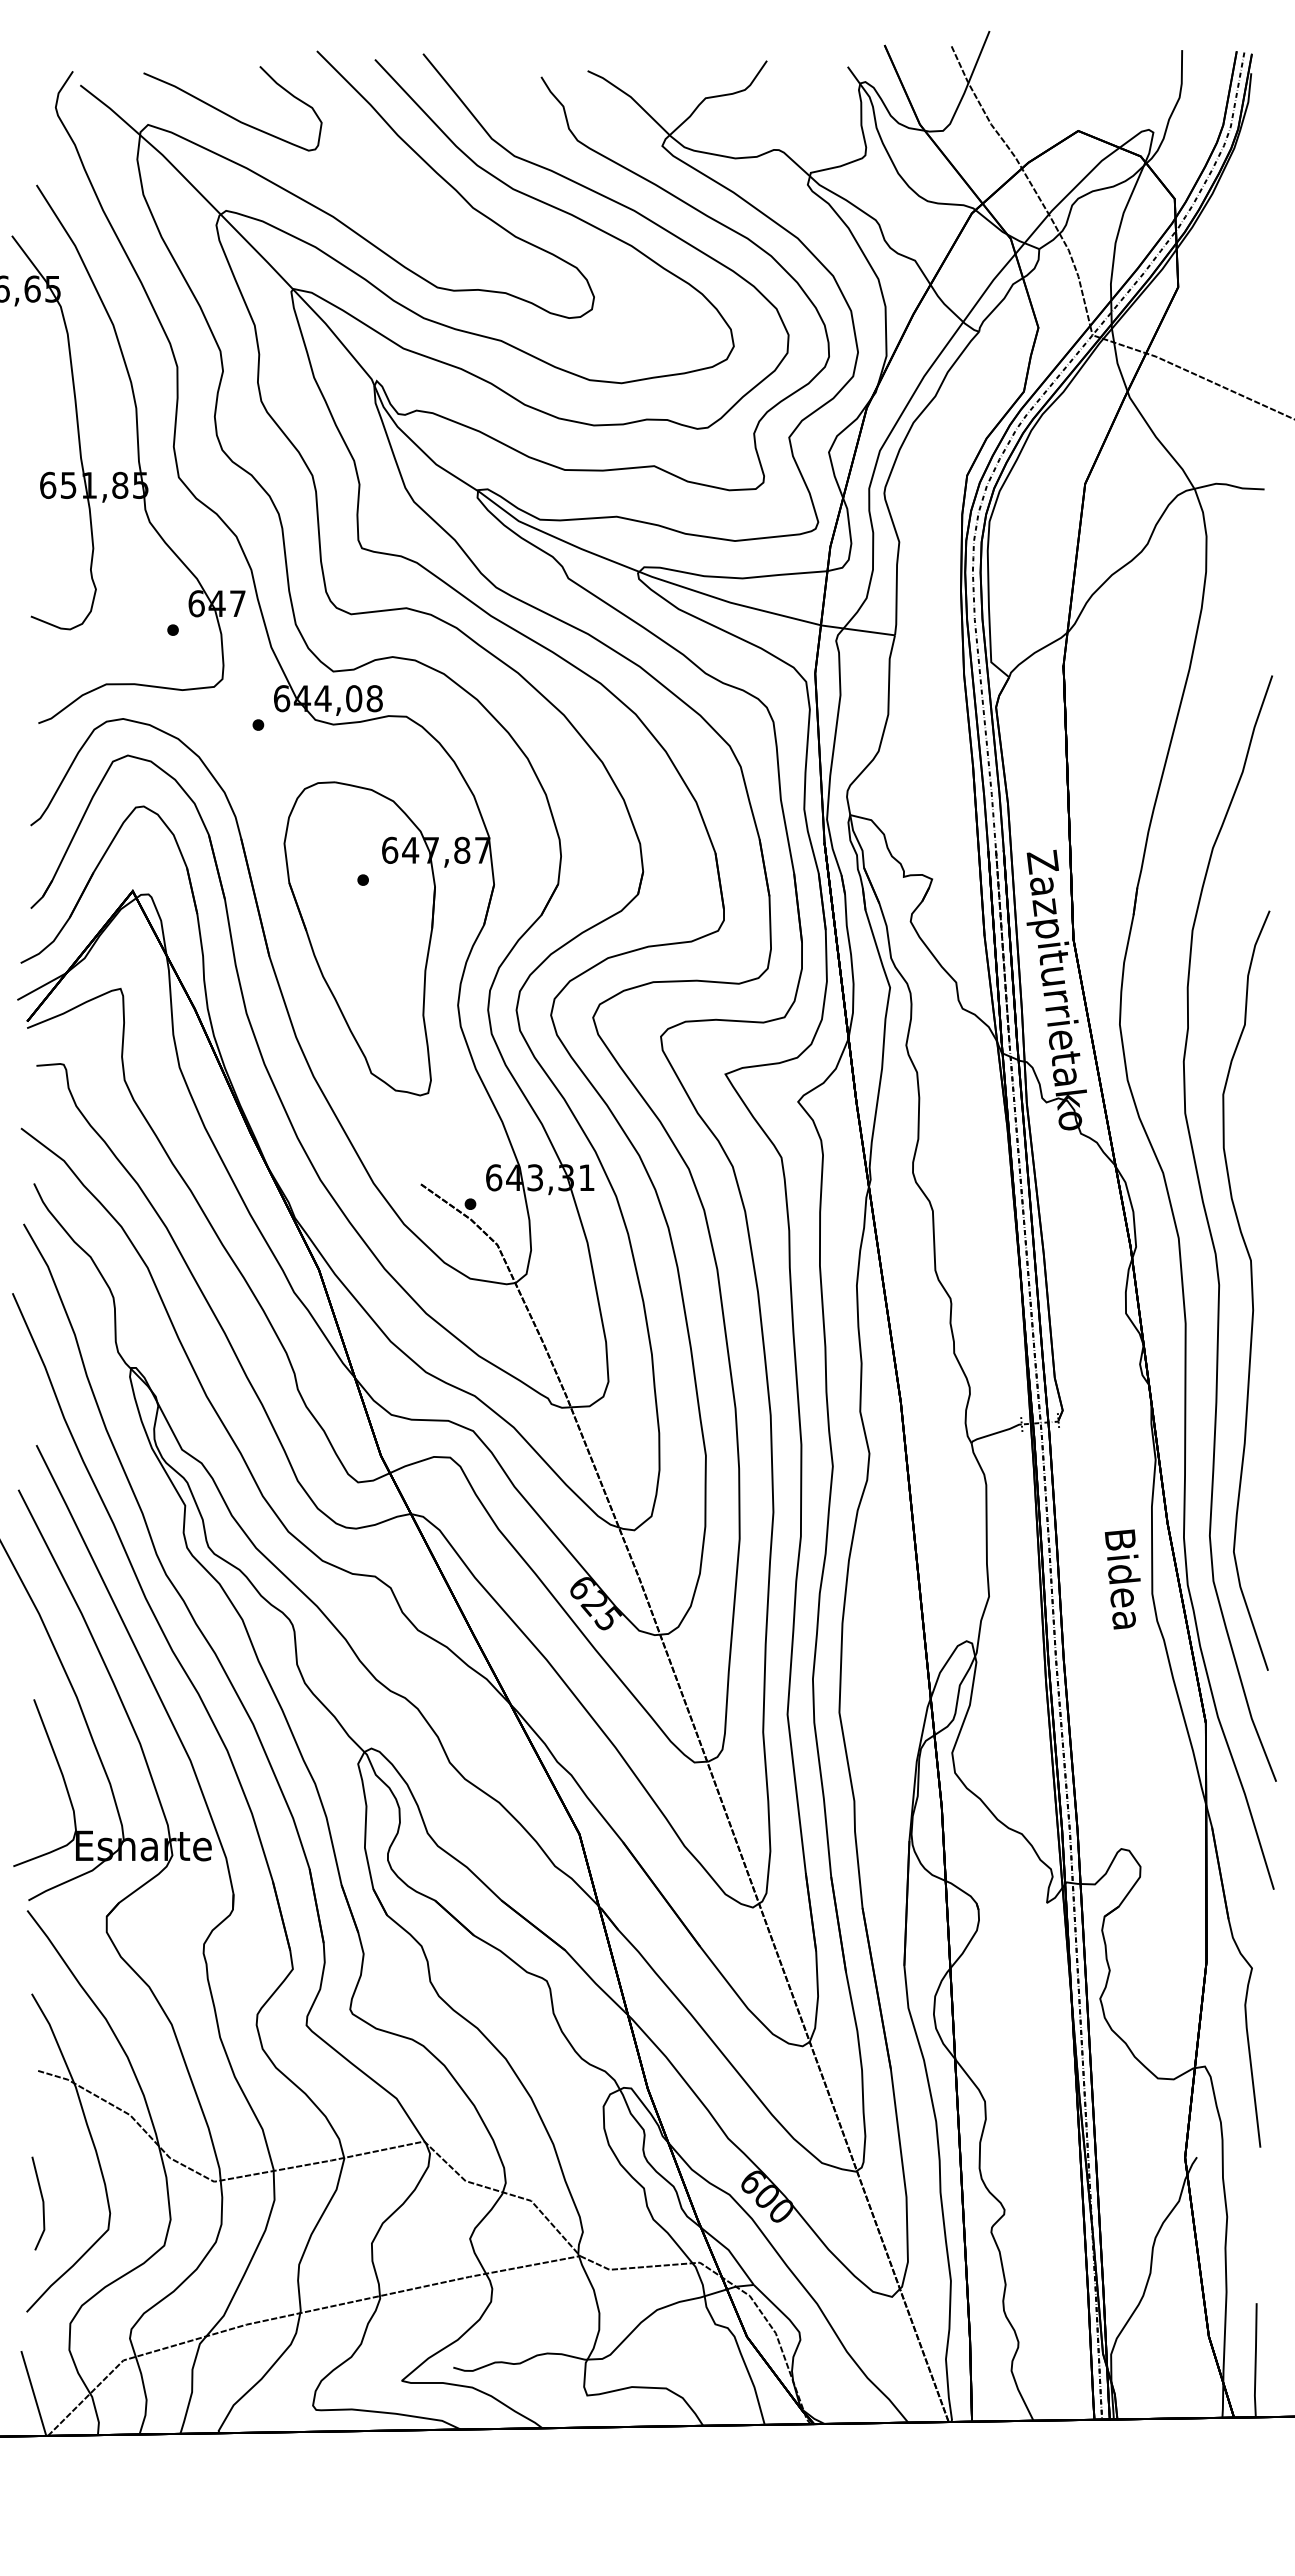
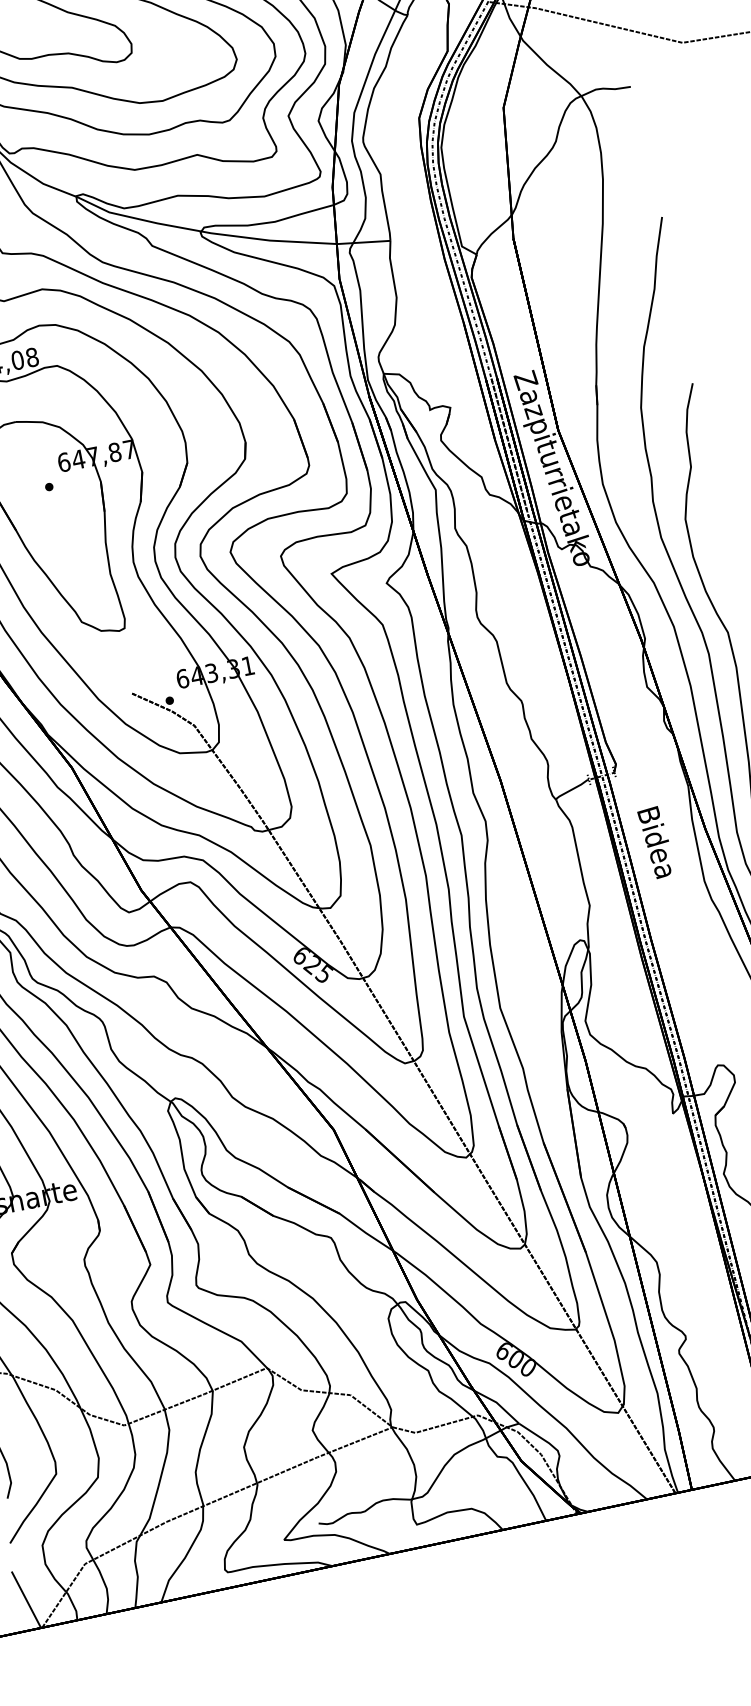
text: (1122, 1579) -> (656, 842), moved

